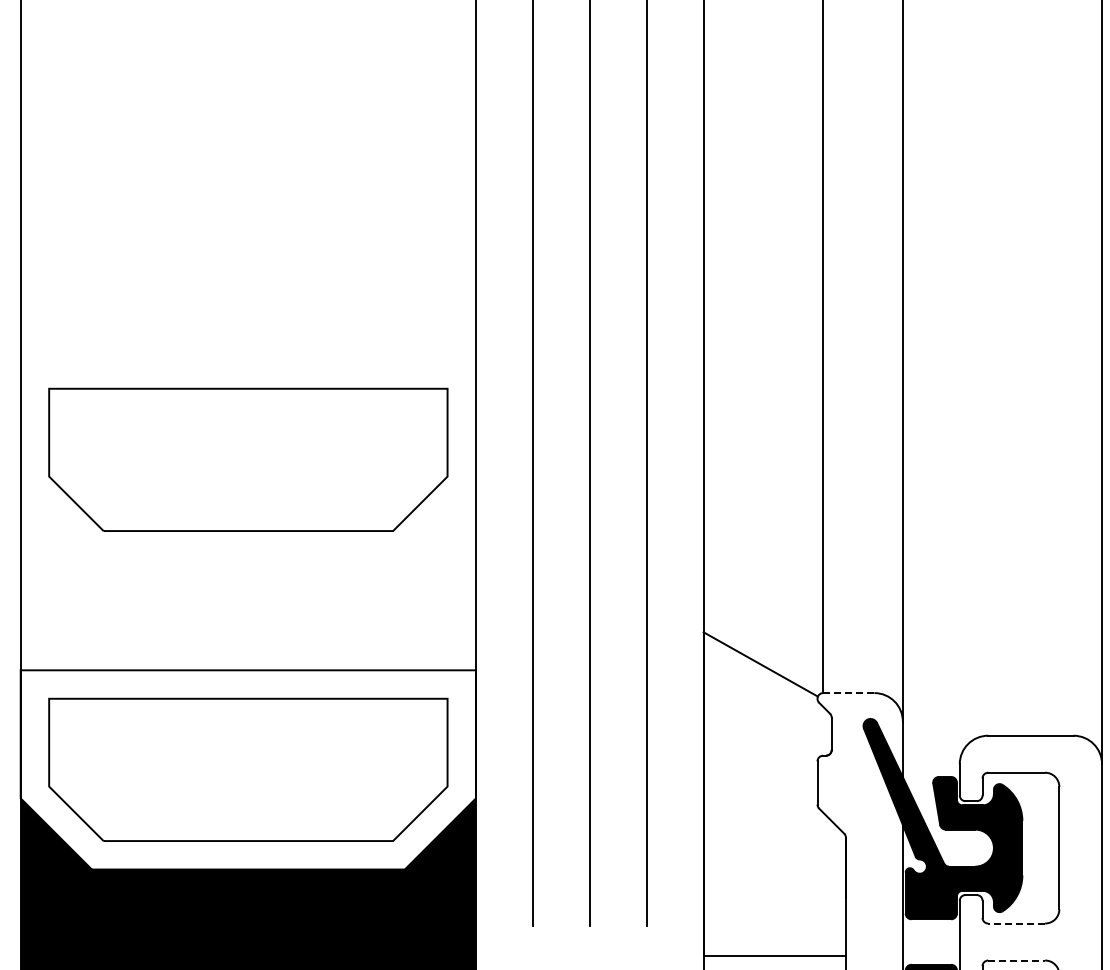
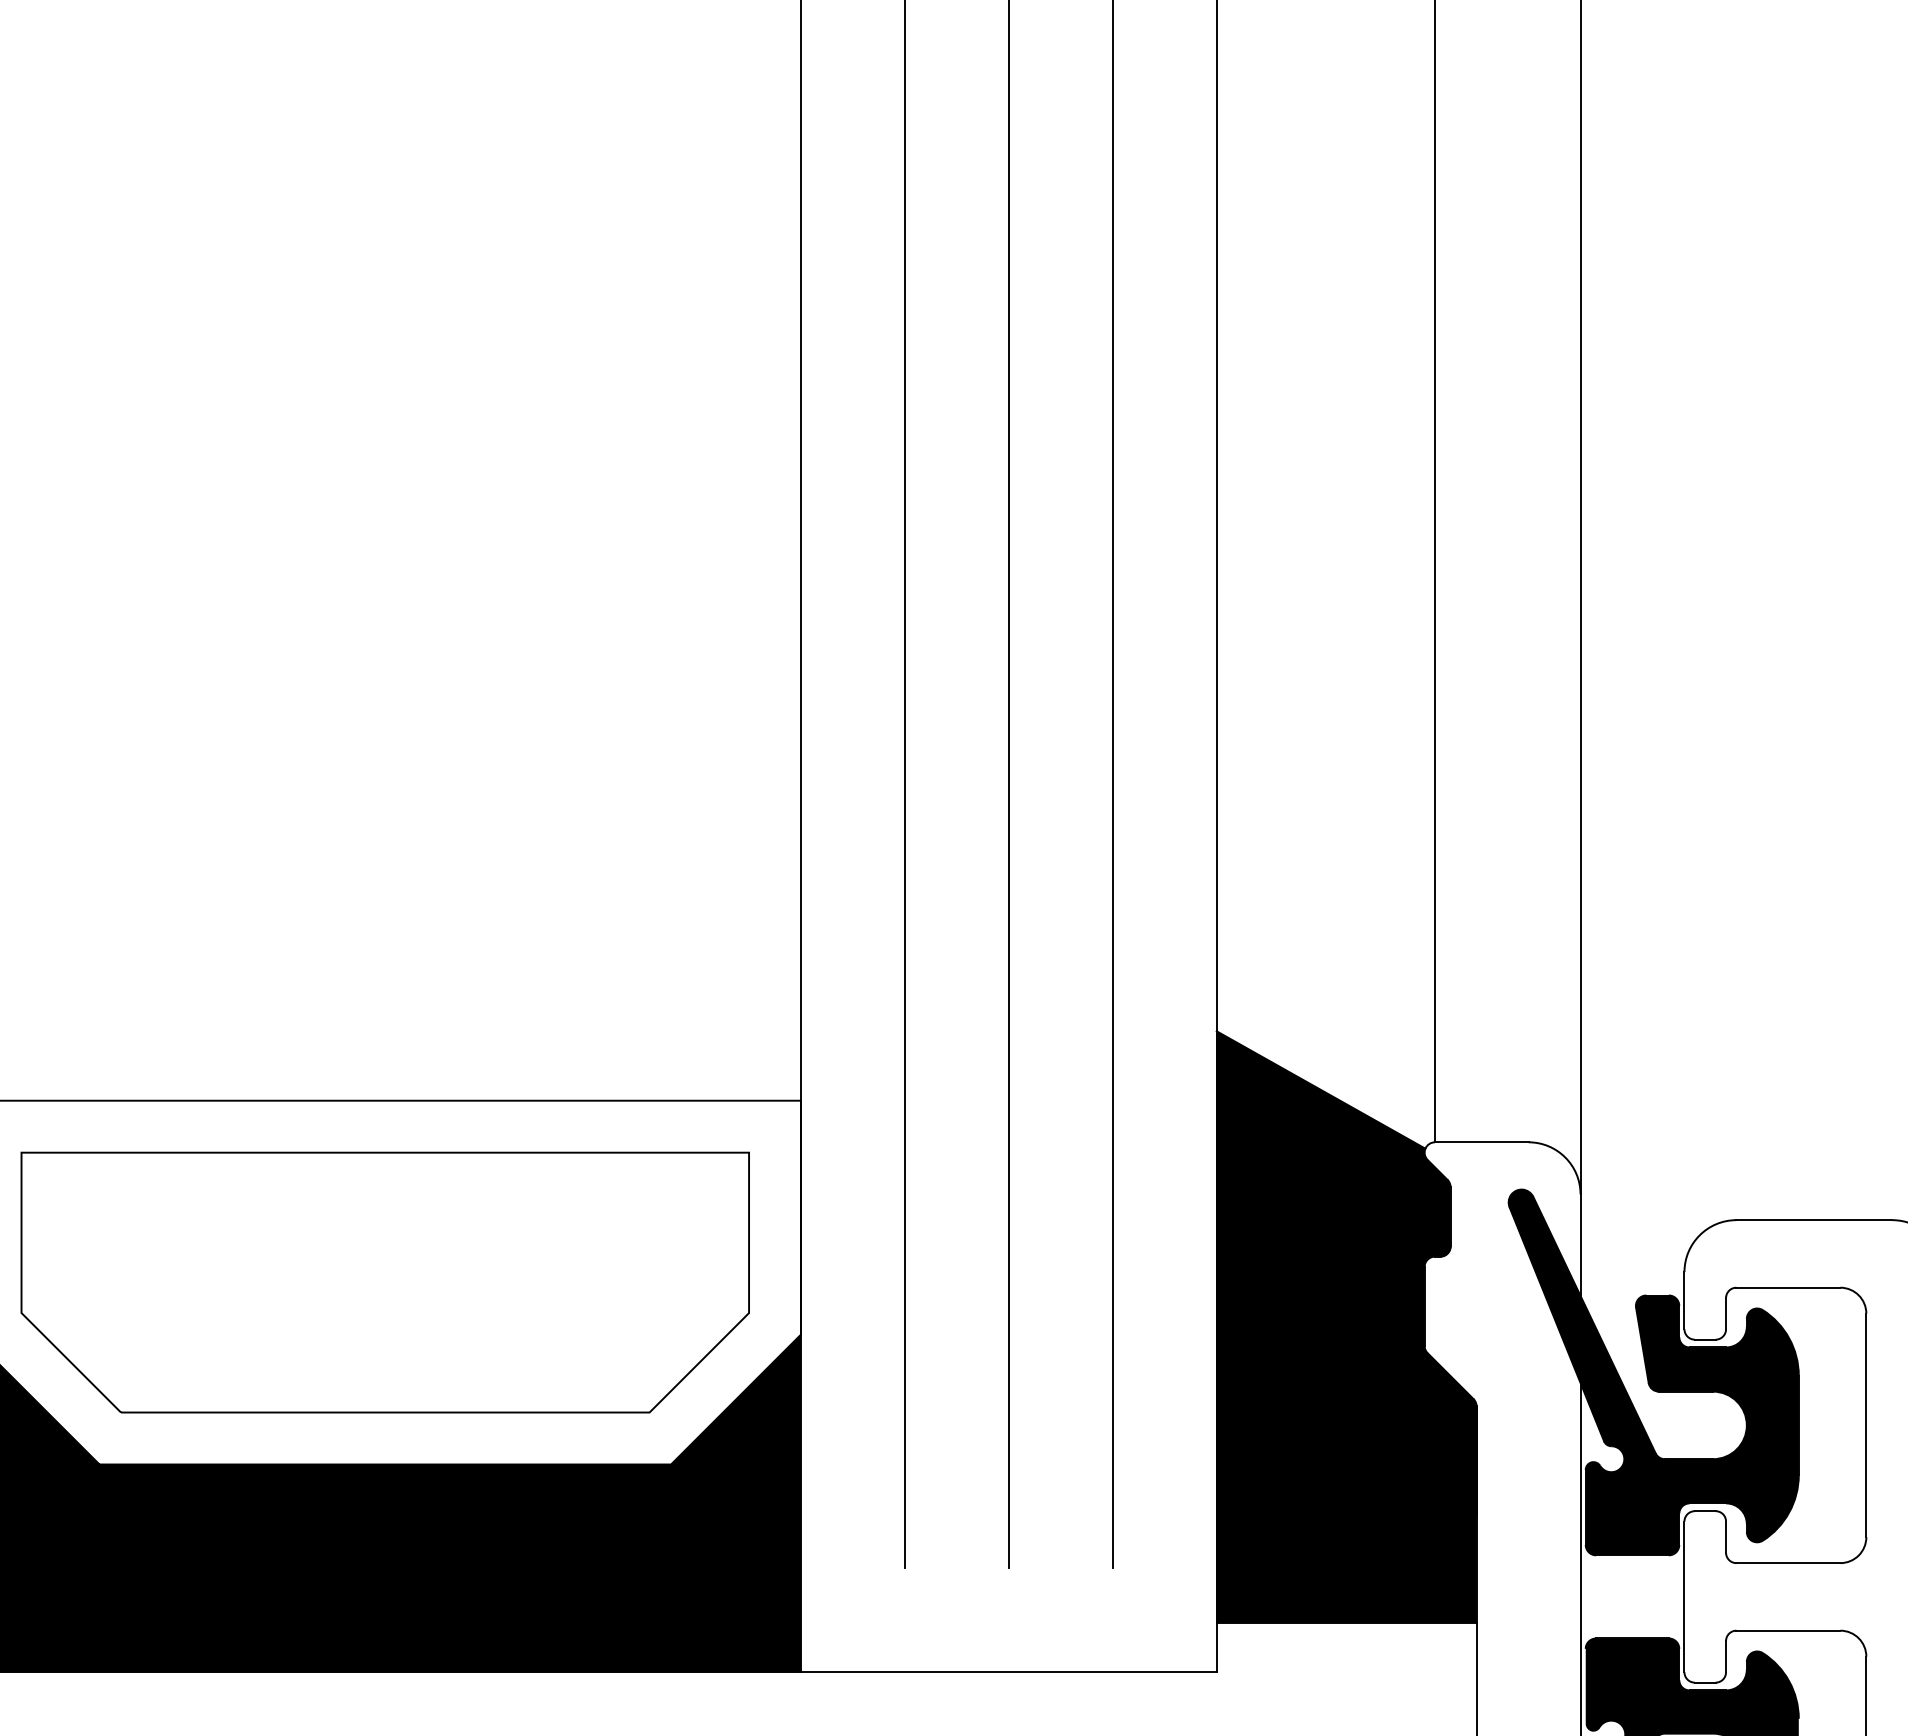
part: (248, 459) -> (385, 715), removed
line: (848, 693) -> (1481, 1143), dashed -> solid
fill: (774, 794) -> (1346, 1327), added
line: (1016, 923) -> (1788, 1563), dashed -> solid
line: (1017, 960) -> (1789, 1630), dashed -> solid

